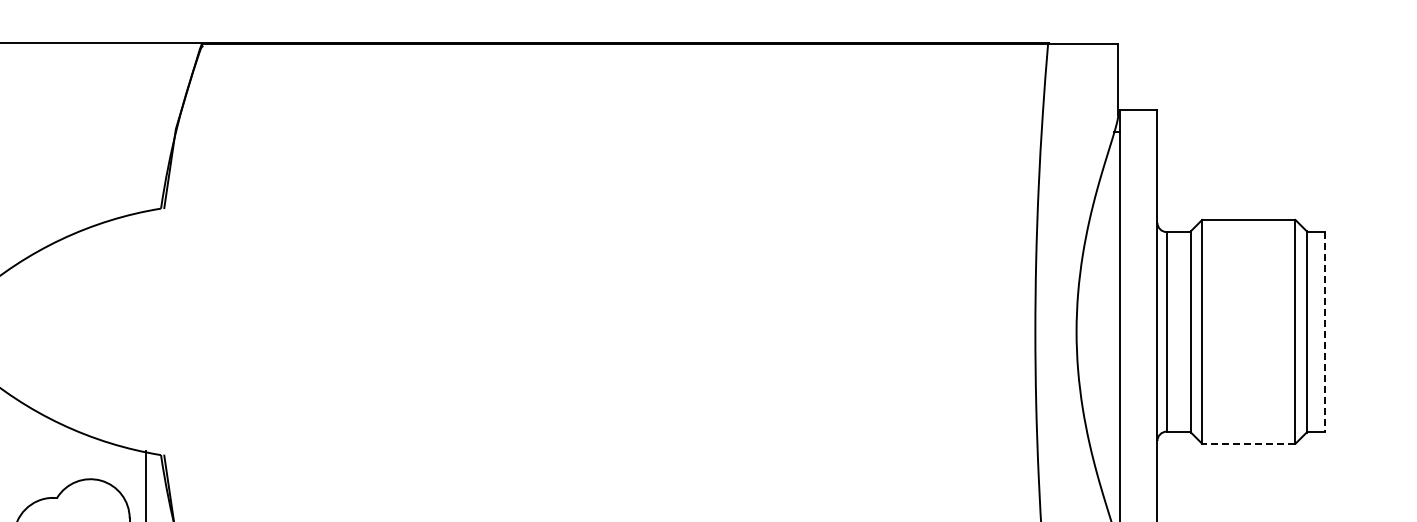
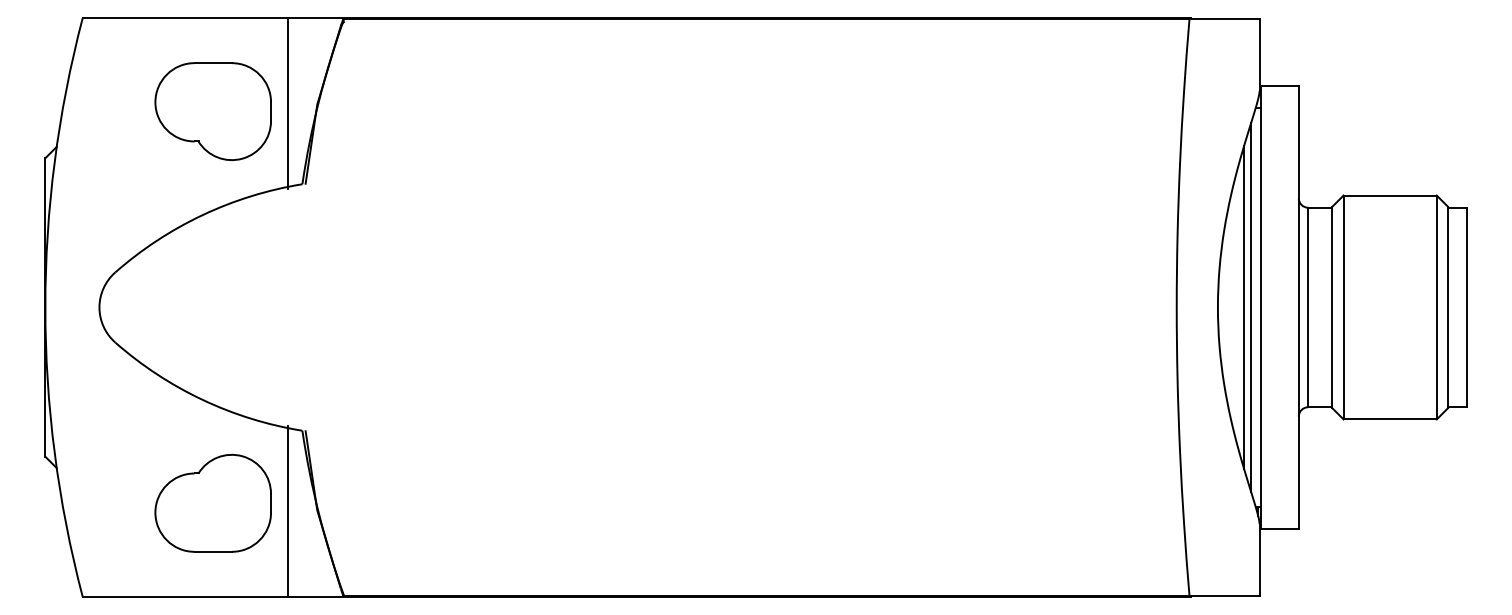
line: (146, 127) -> (287, 103), added
part: (71, 135) -> (212, 111), added
line: (1103, 331) -> (1244, 307), added
line: (1110, 331) -> (1251, 307), added
line: (1325, 331) -> (1466, 307), dashed -> solid
line: (1249, 443) -> (1390, 419), dashed -> solid

